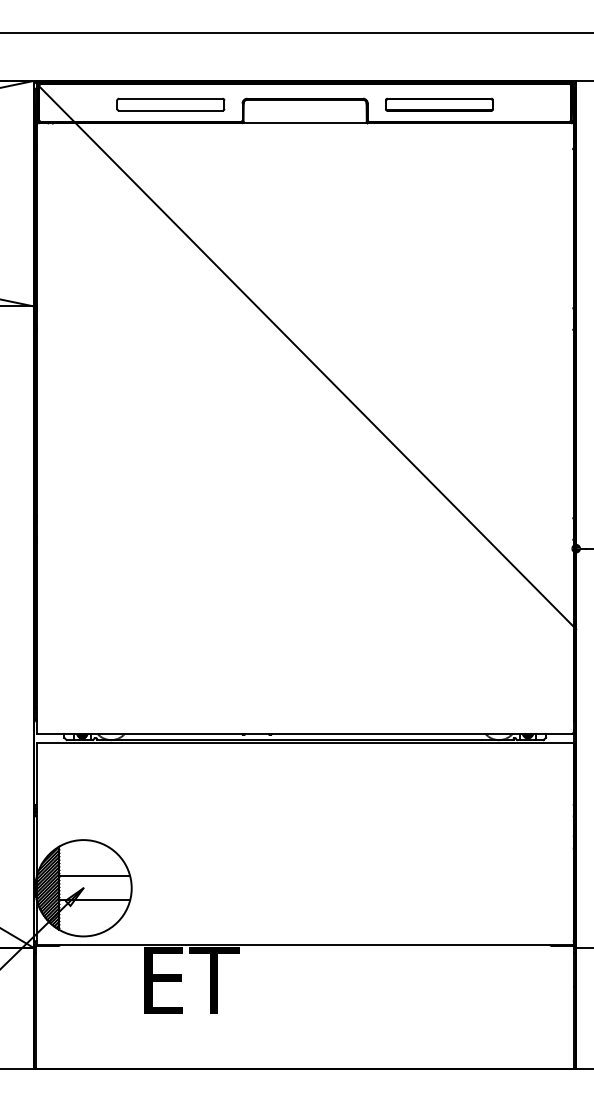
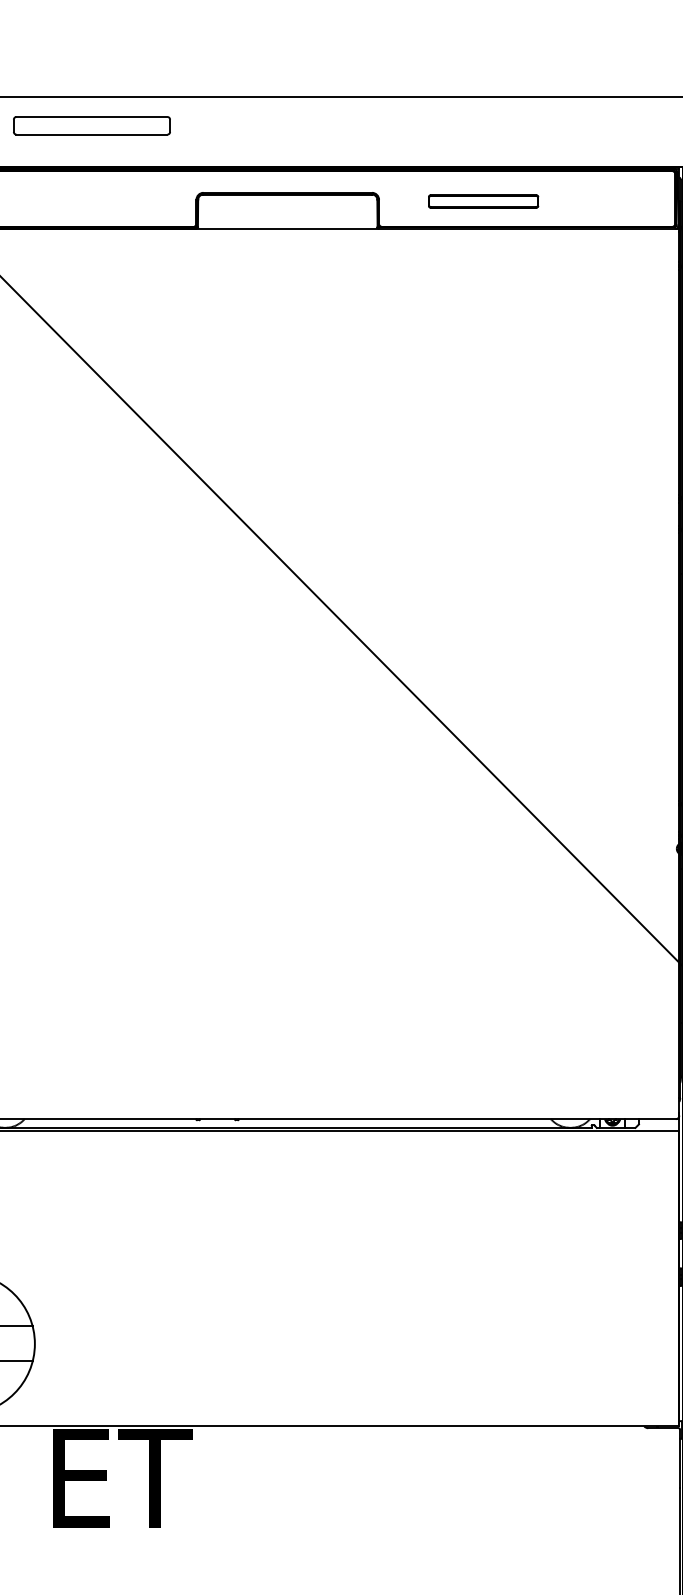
part: (170, 104) -> (91, 125), moved
part: (439, 104) -> (483, 201), size x0.7

